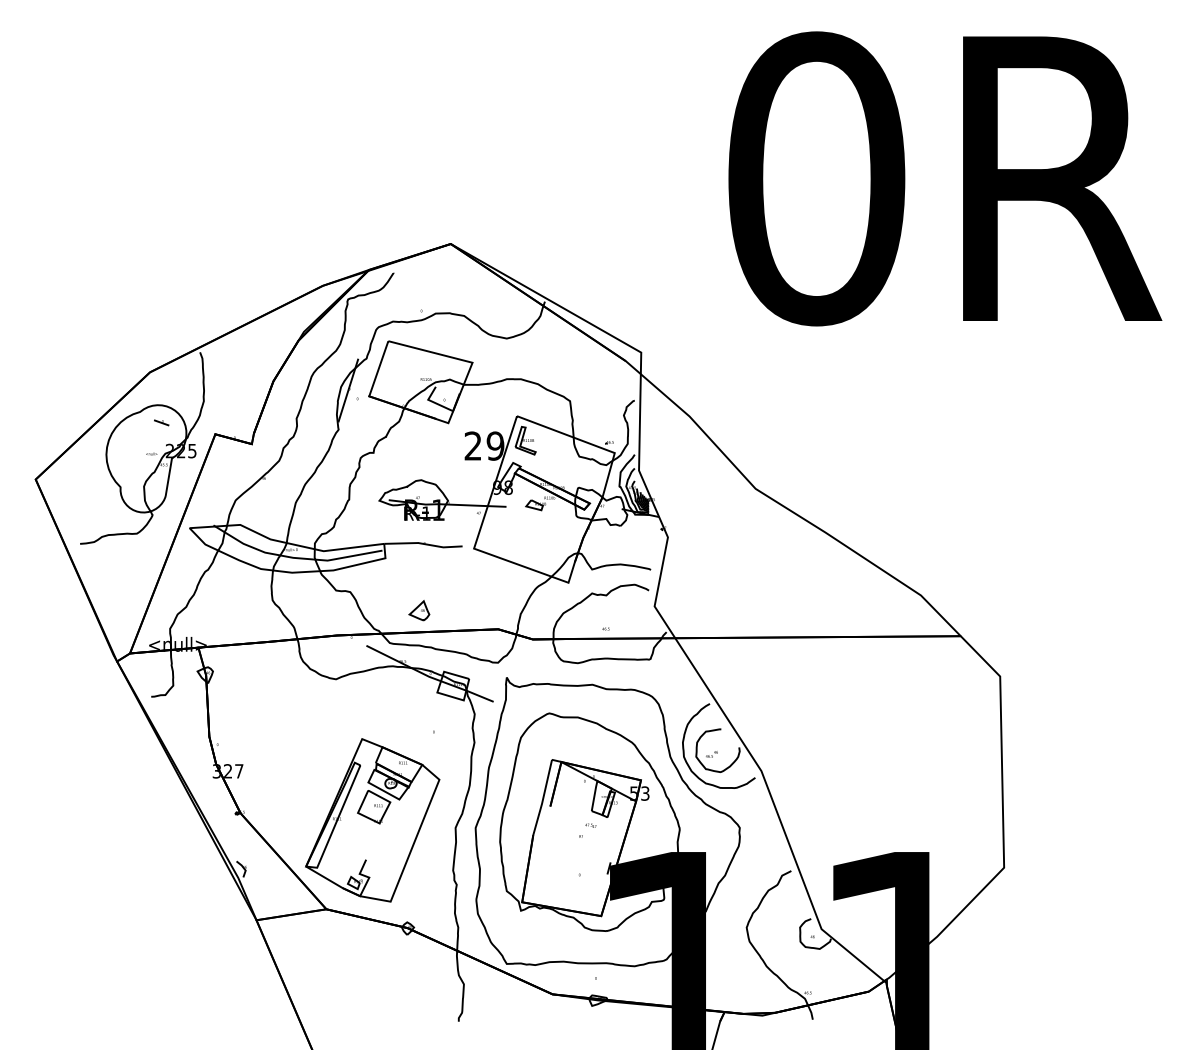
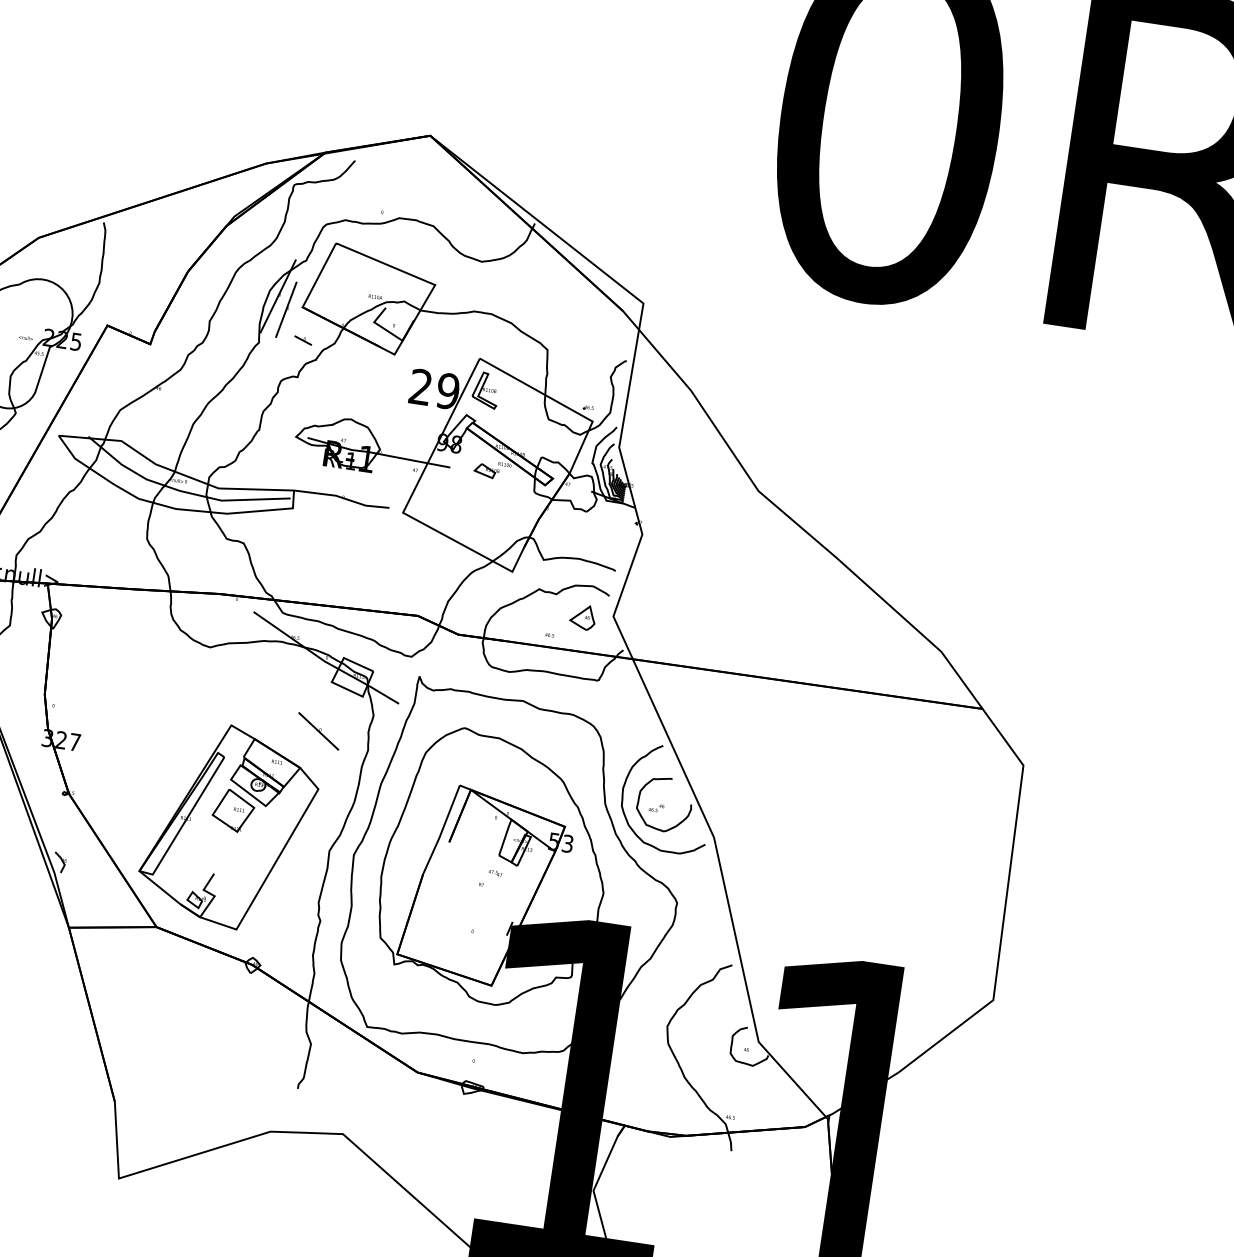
line: (356, 400) -> (286, 310), added
part: (161, 422) -> (303, 340), moved
part: (419, 610) -> (583, 617), moved
line: (432, 733) -> (318, 731), added

